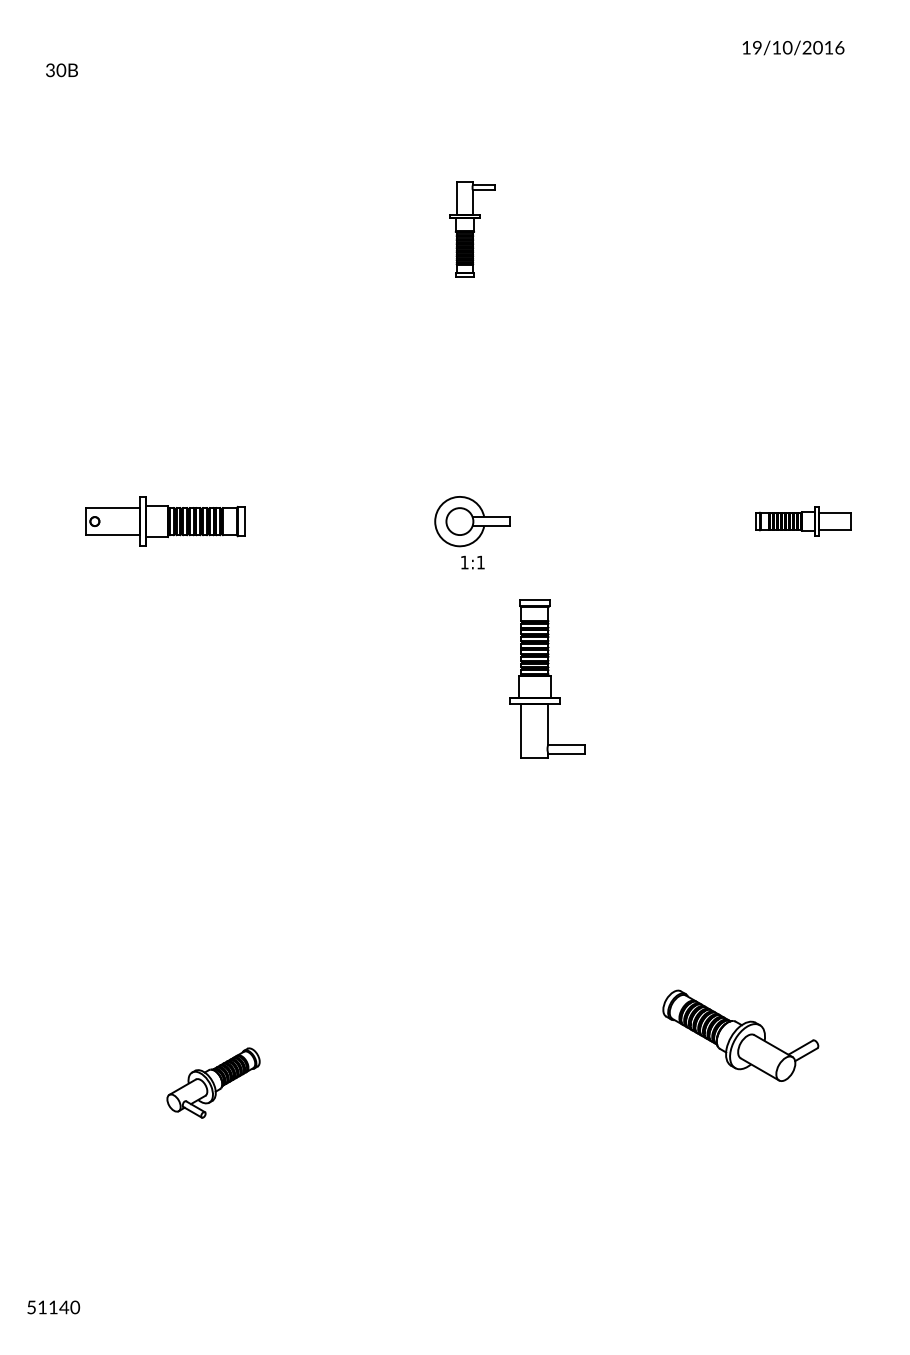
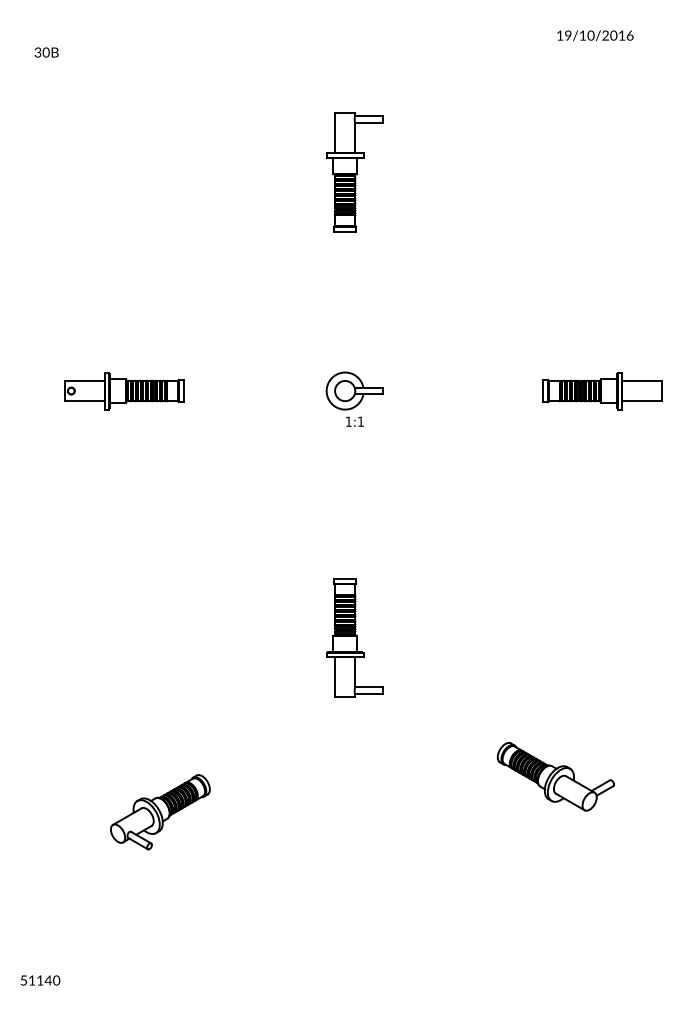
part: (472, 229) -> (354, 171), size x1.67
part: (803, 521) -> (602, 390), size x1.67
part: (547, 678) -> (354, 637), moved
part: (213, 1082) -> (160, 811), size x1.43

